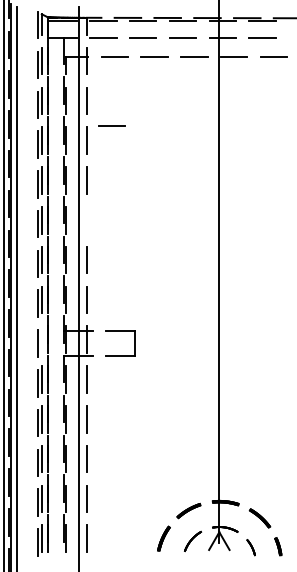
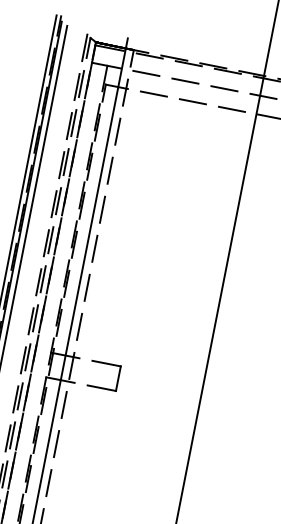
line: (111, 125) -> (137, 160), removed
line: (86, 220) -> (94, 248), added
line: (41, 339) -> (27, 357), added

